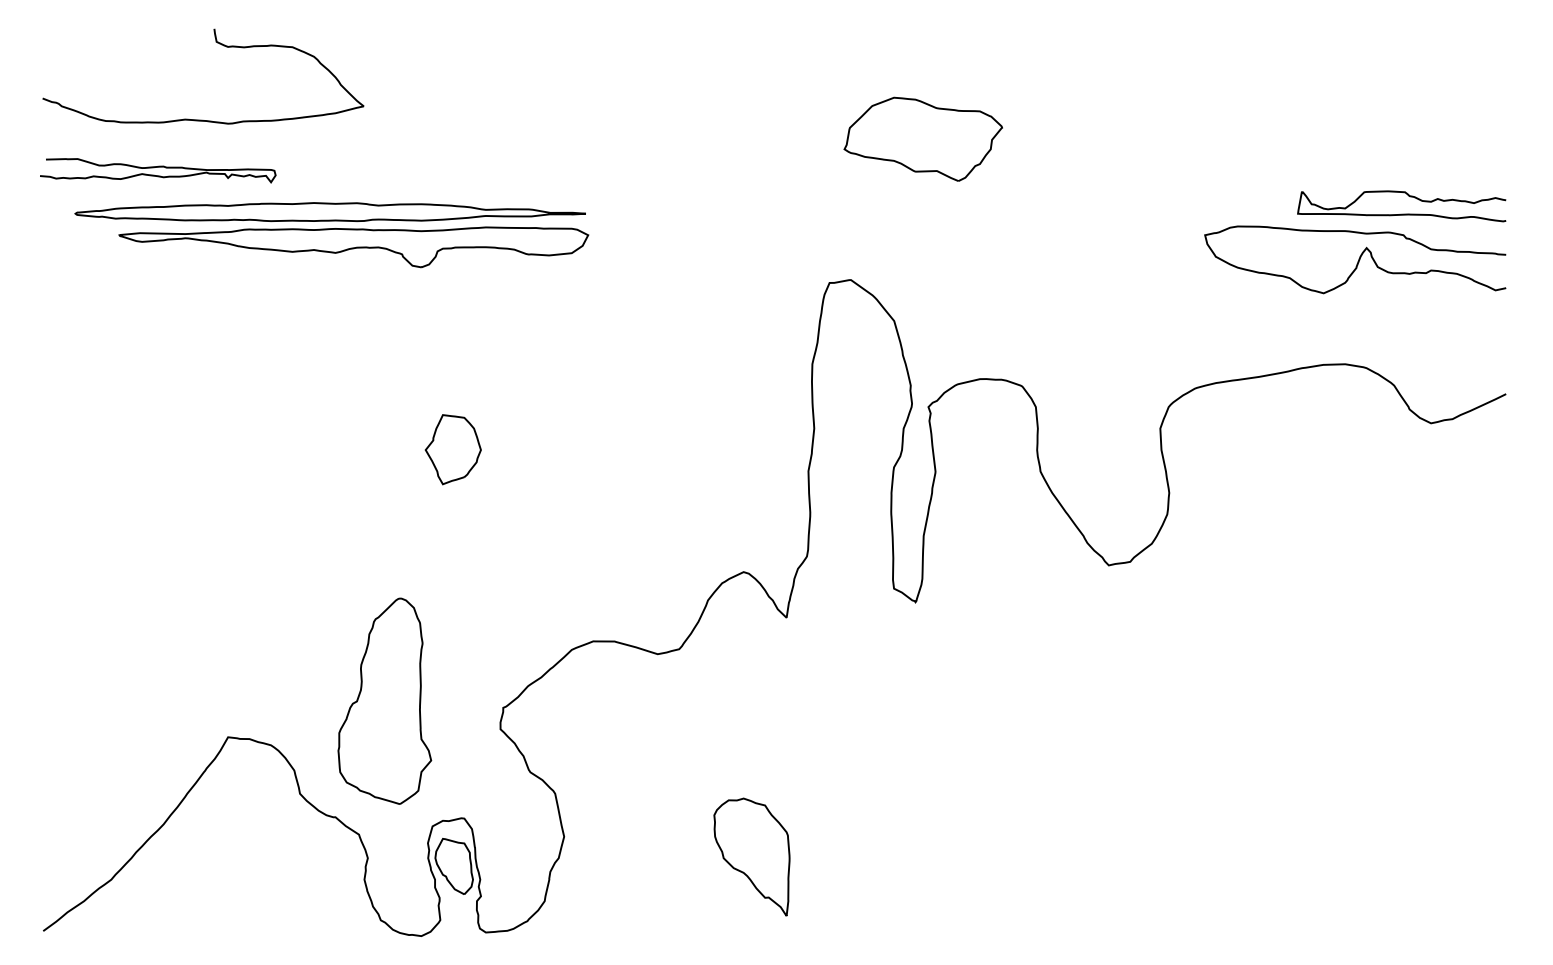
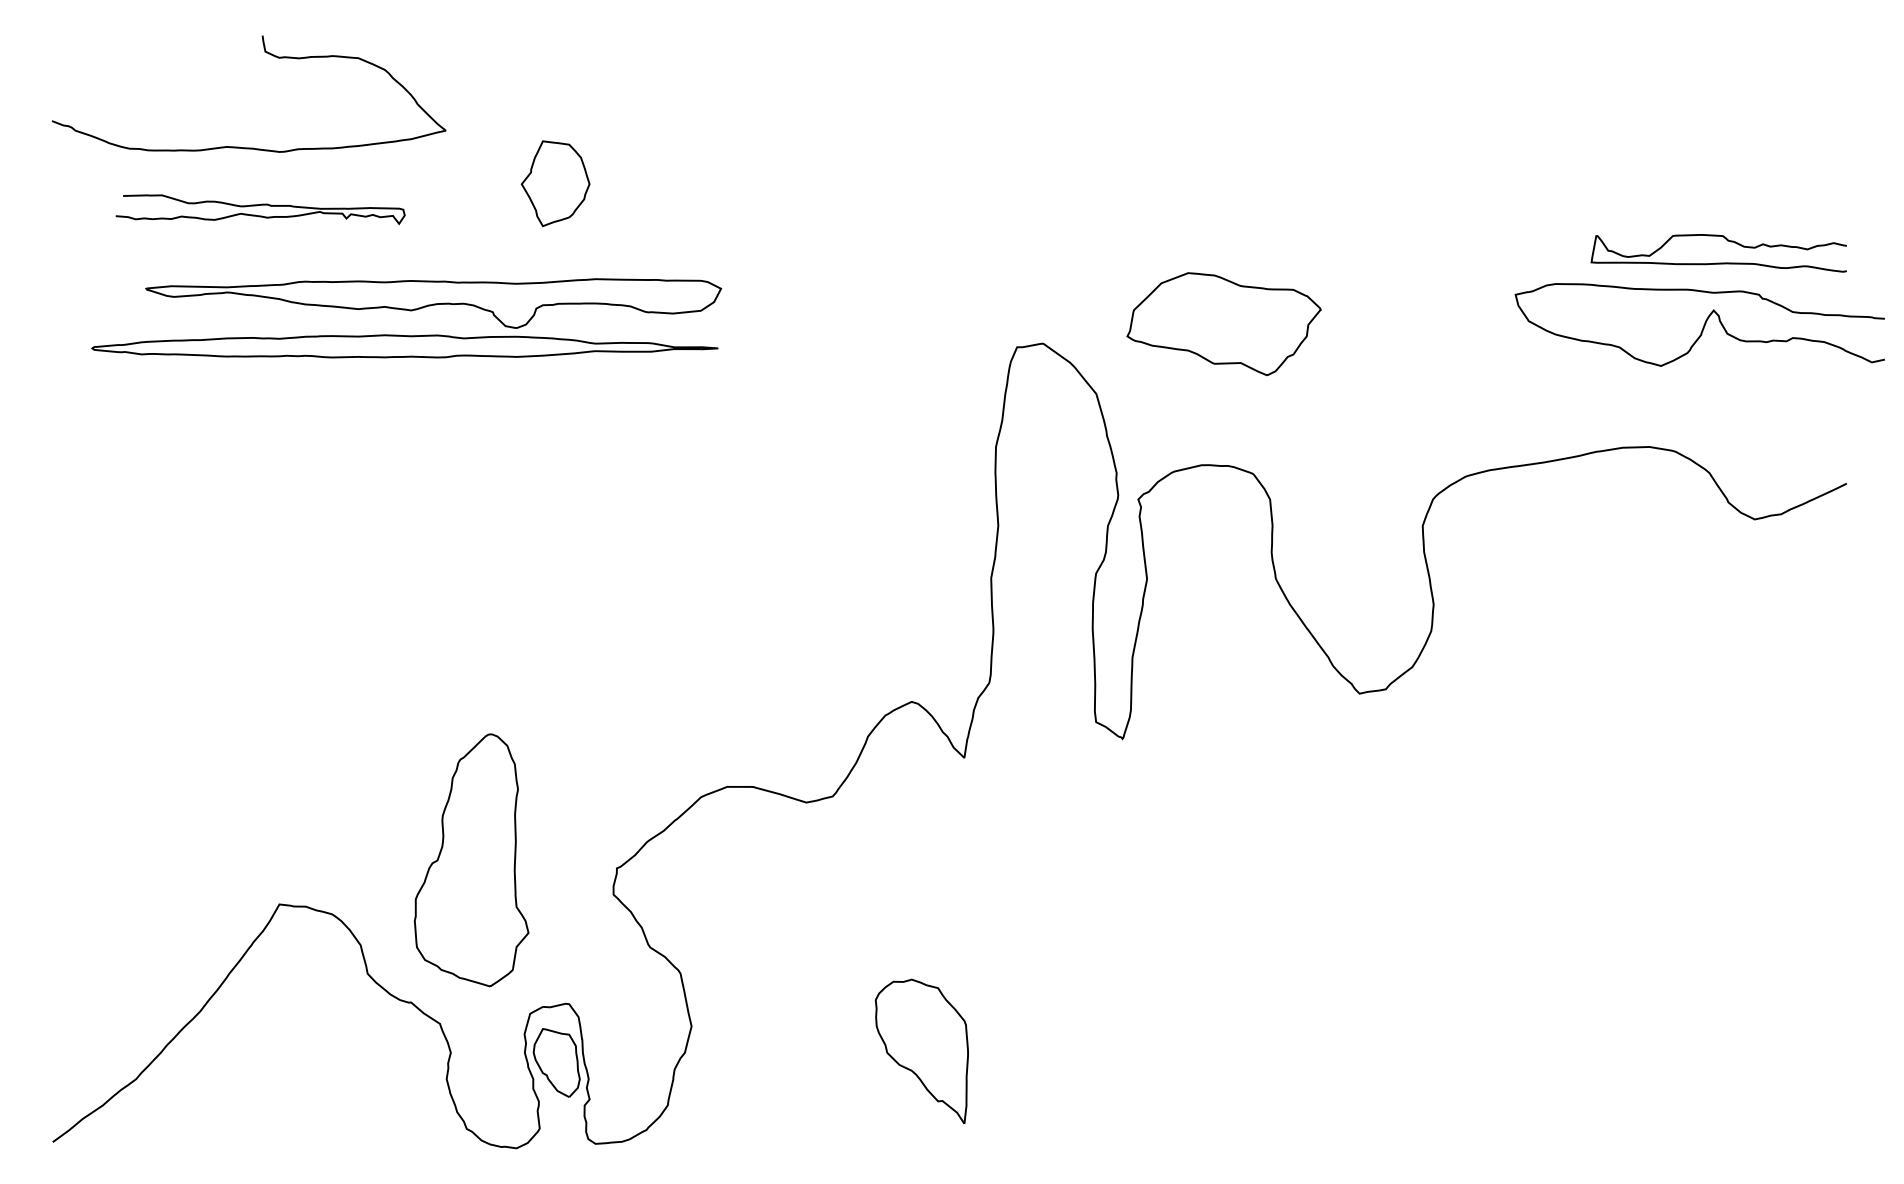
part: (922, 138) -> (1223, 323), moved
curve: (158, 167) -> (260, 205), moved
part: (330, 212) -> (404, 346), moved
curve: (1358, 260) -> (1703, 325), moved
part: (453, 449) -> (555, 183), moved

